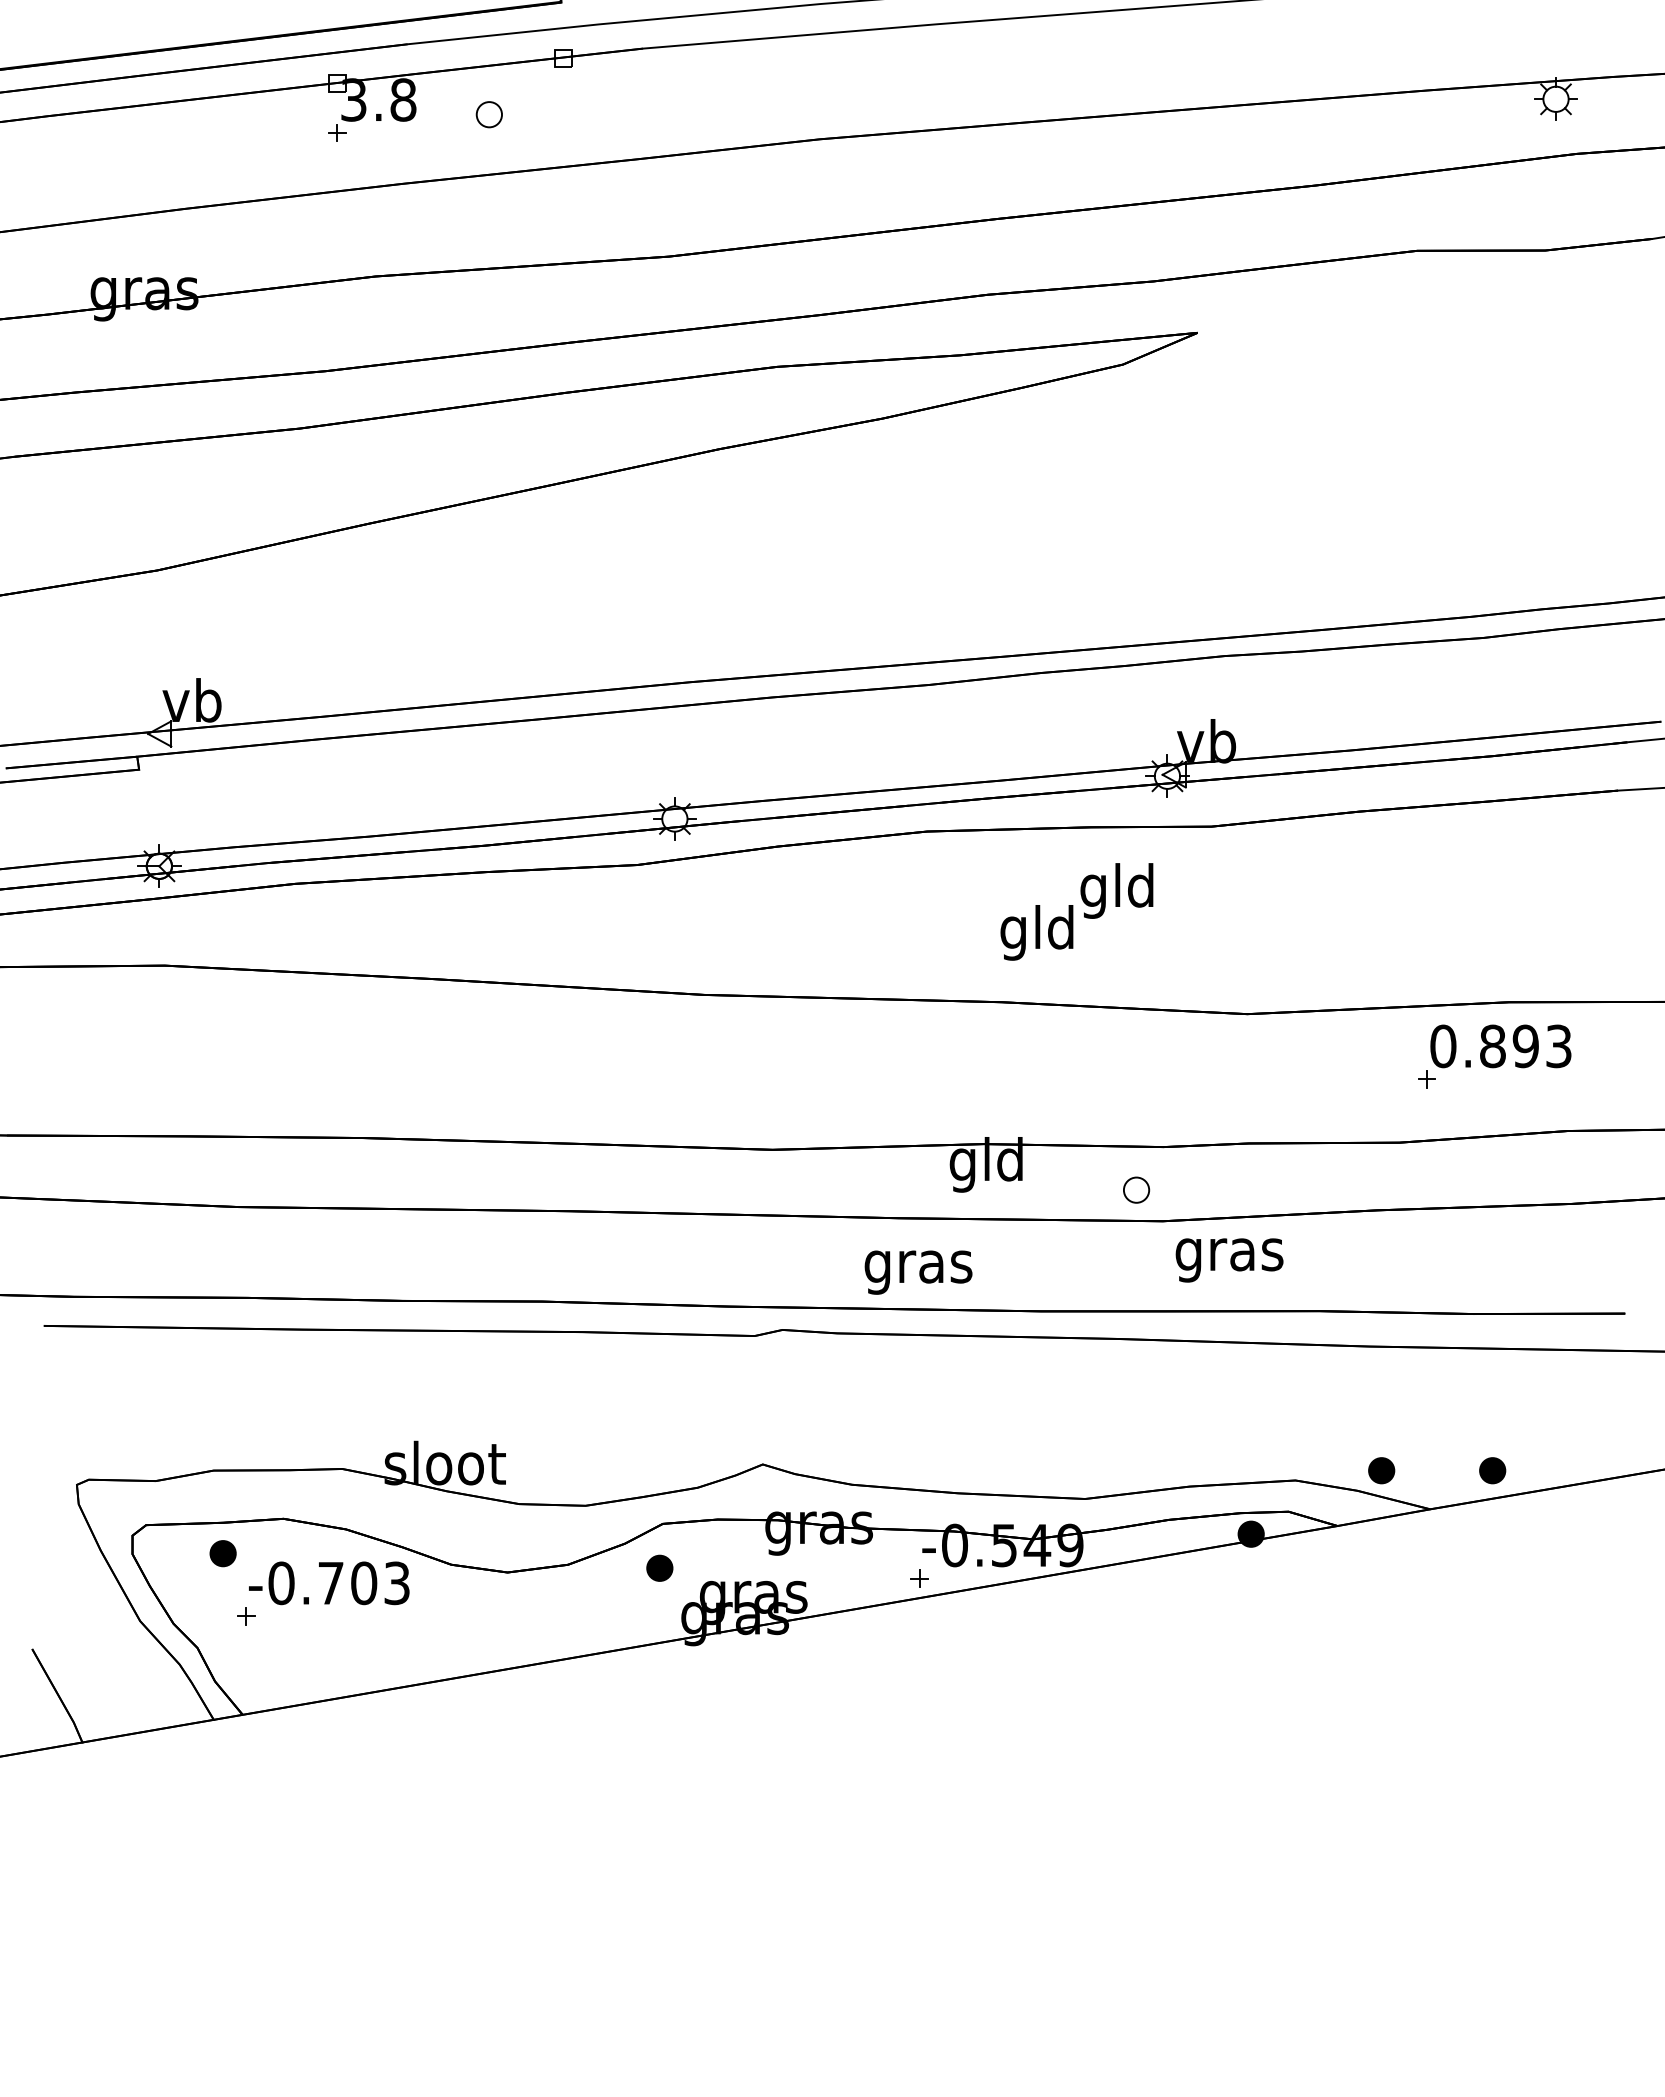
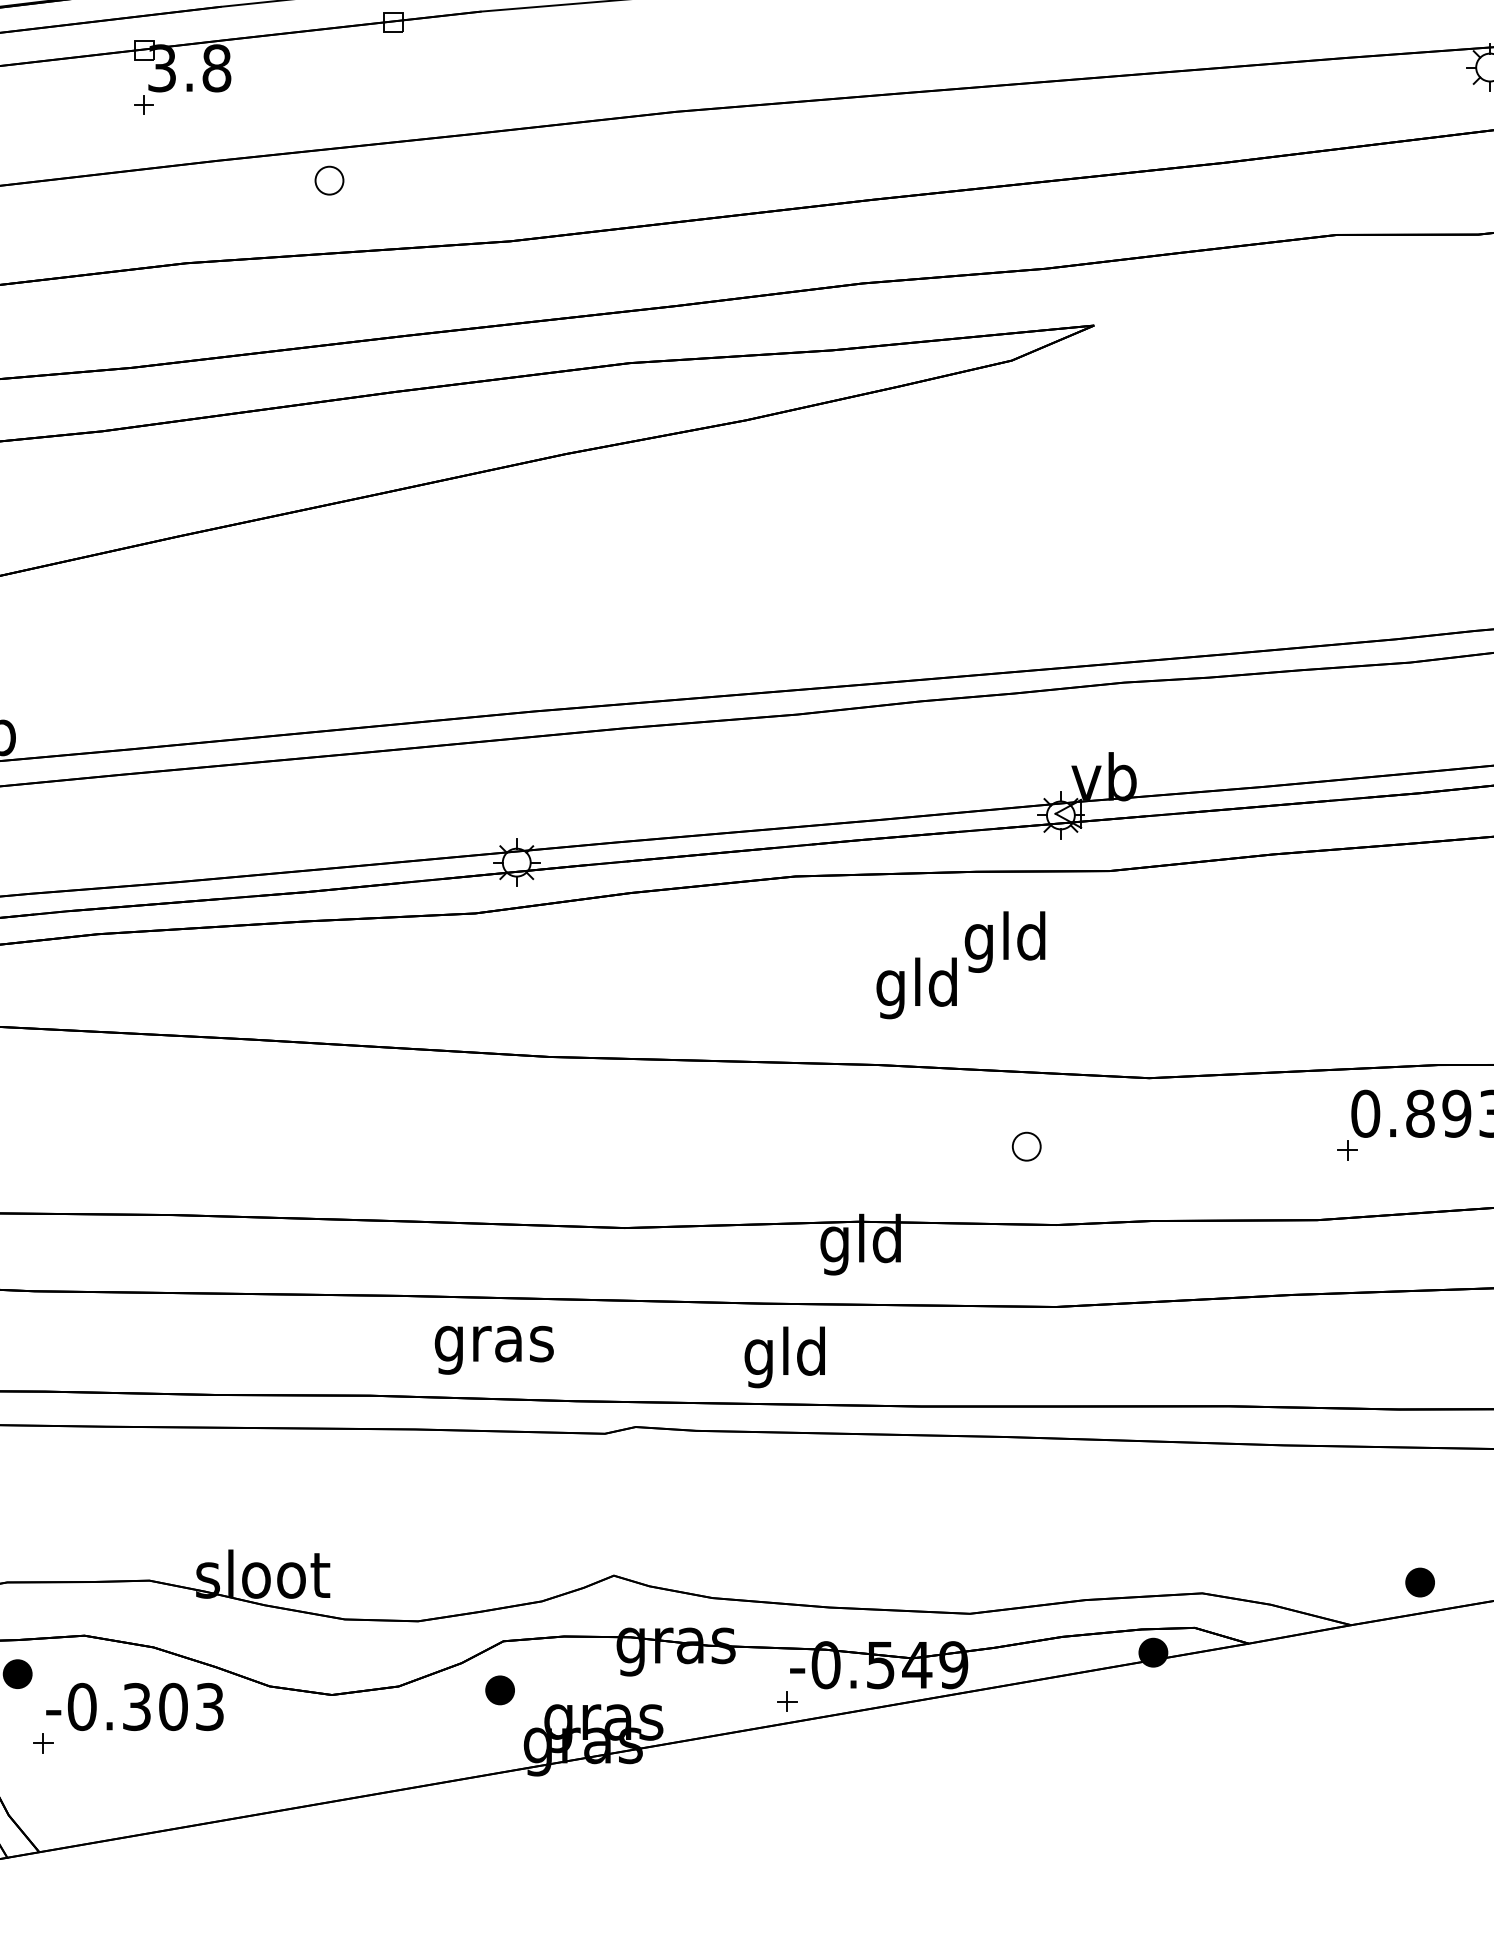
part: (488, 114) -> (328, 180), moved
part: (1136, 1189) -> (1026, 1145), moved
text: (1229, 1260) -> (494, 1350), moved
text: (918, 1266) -> (785, 1356), gras -> gld
part: (1381, 1470) -> (1297, 1582), removed
text: (330, 1583) -> (136, 1707), -0.703 -> -0.303

